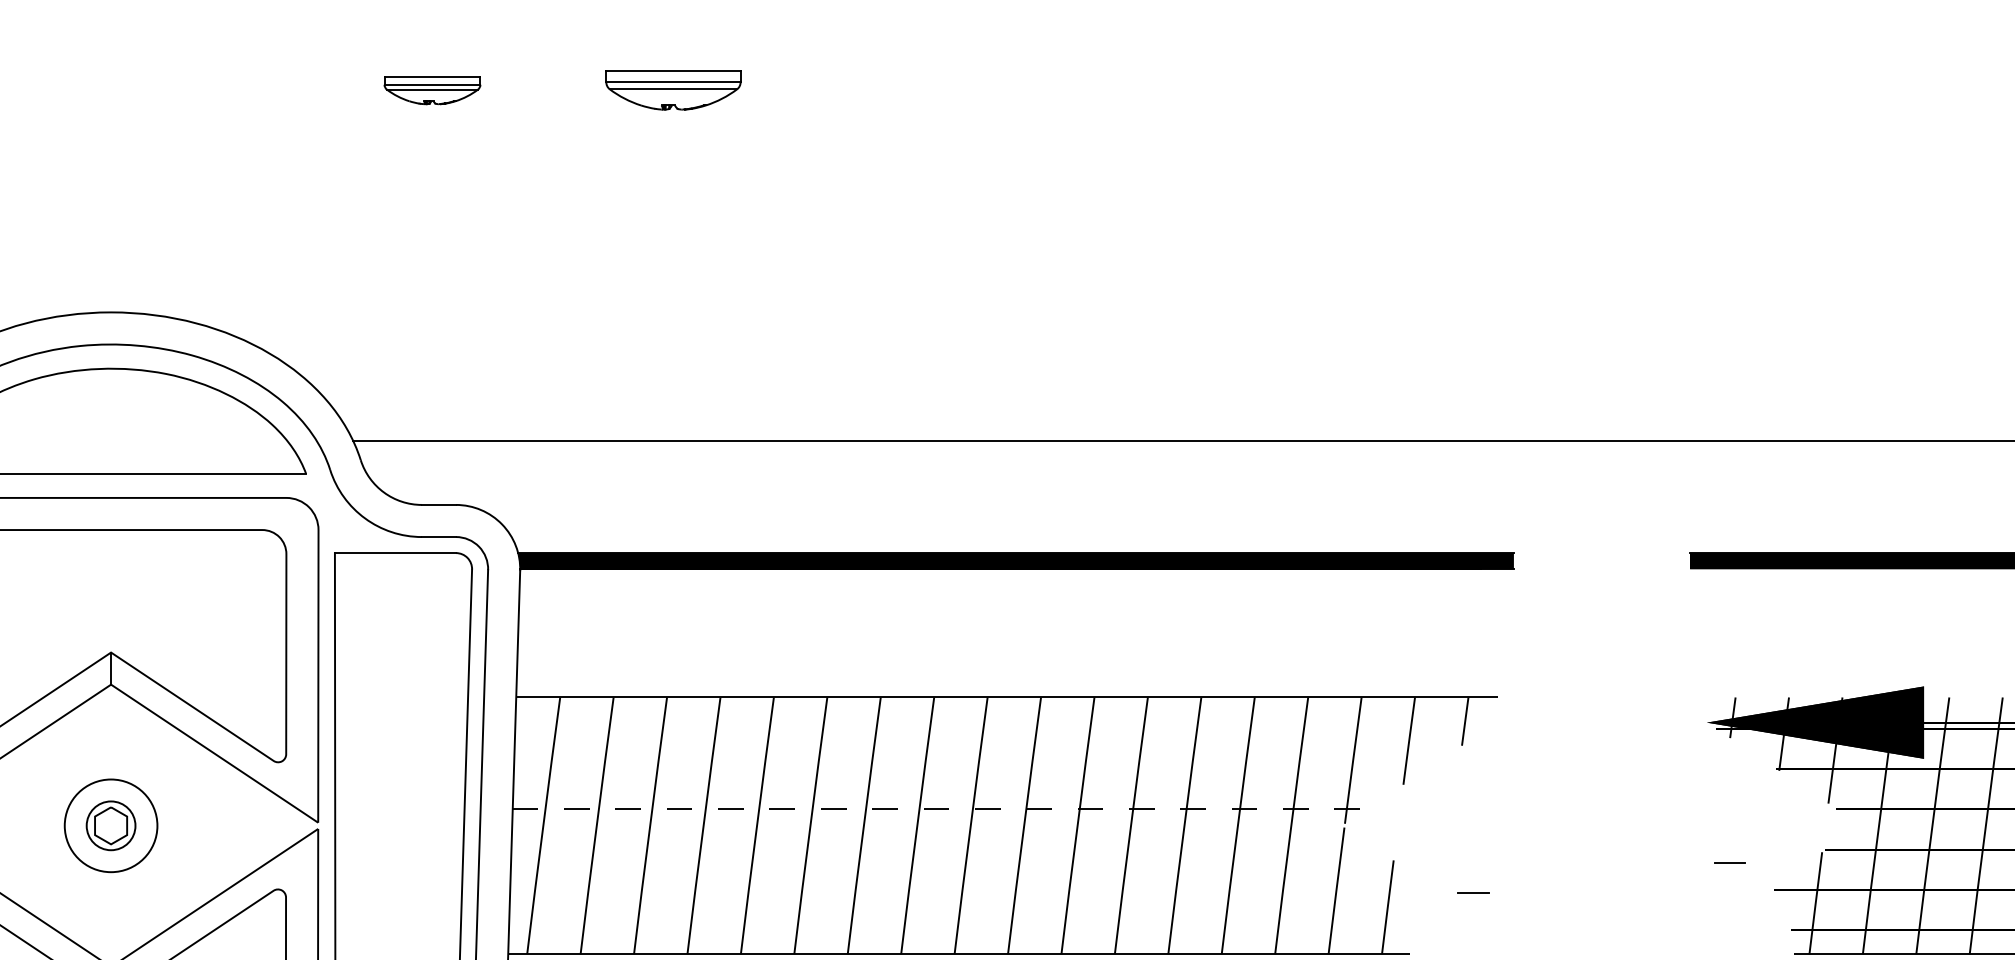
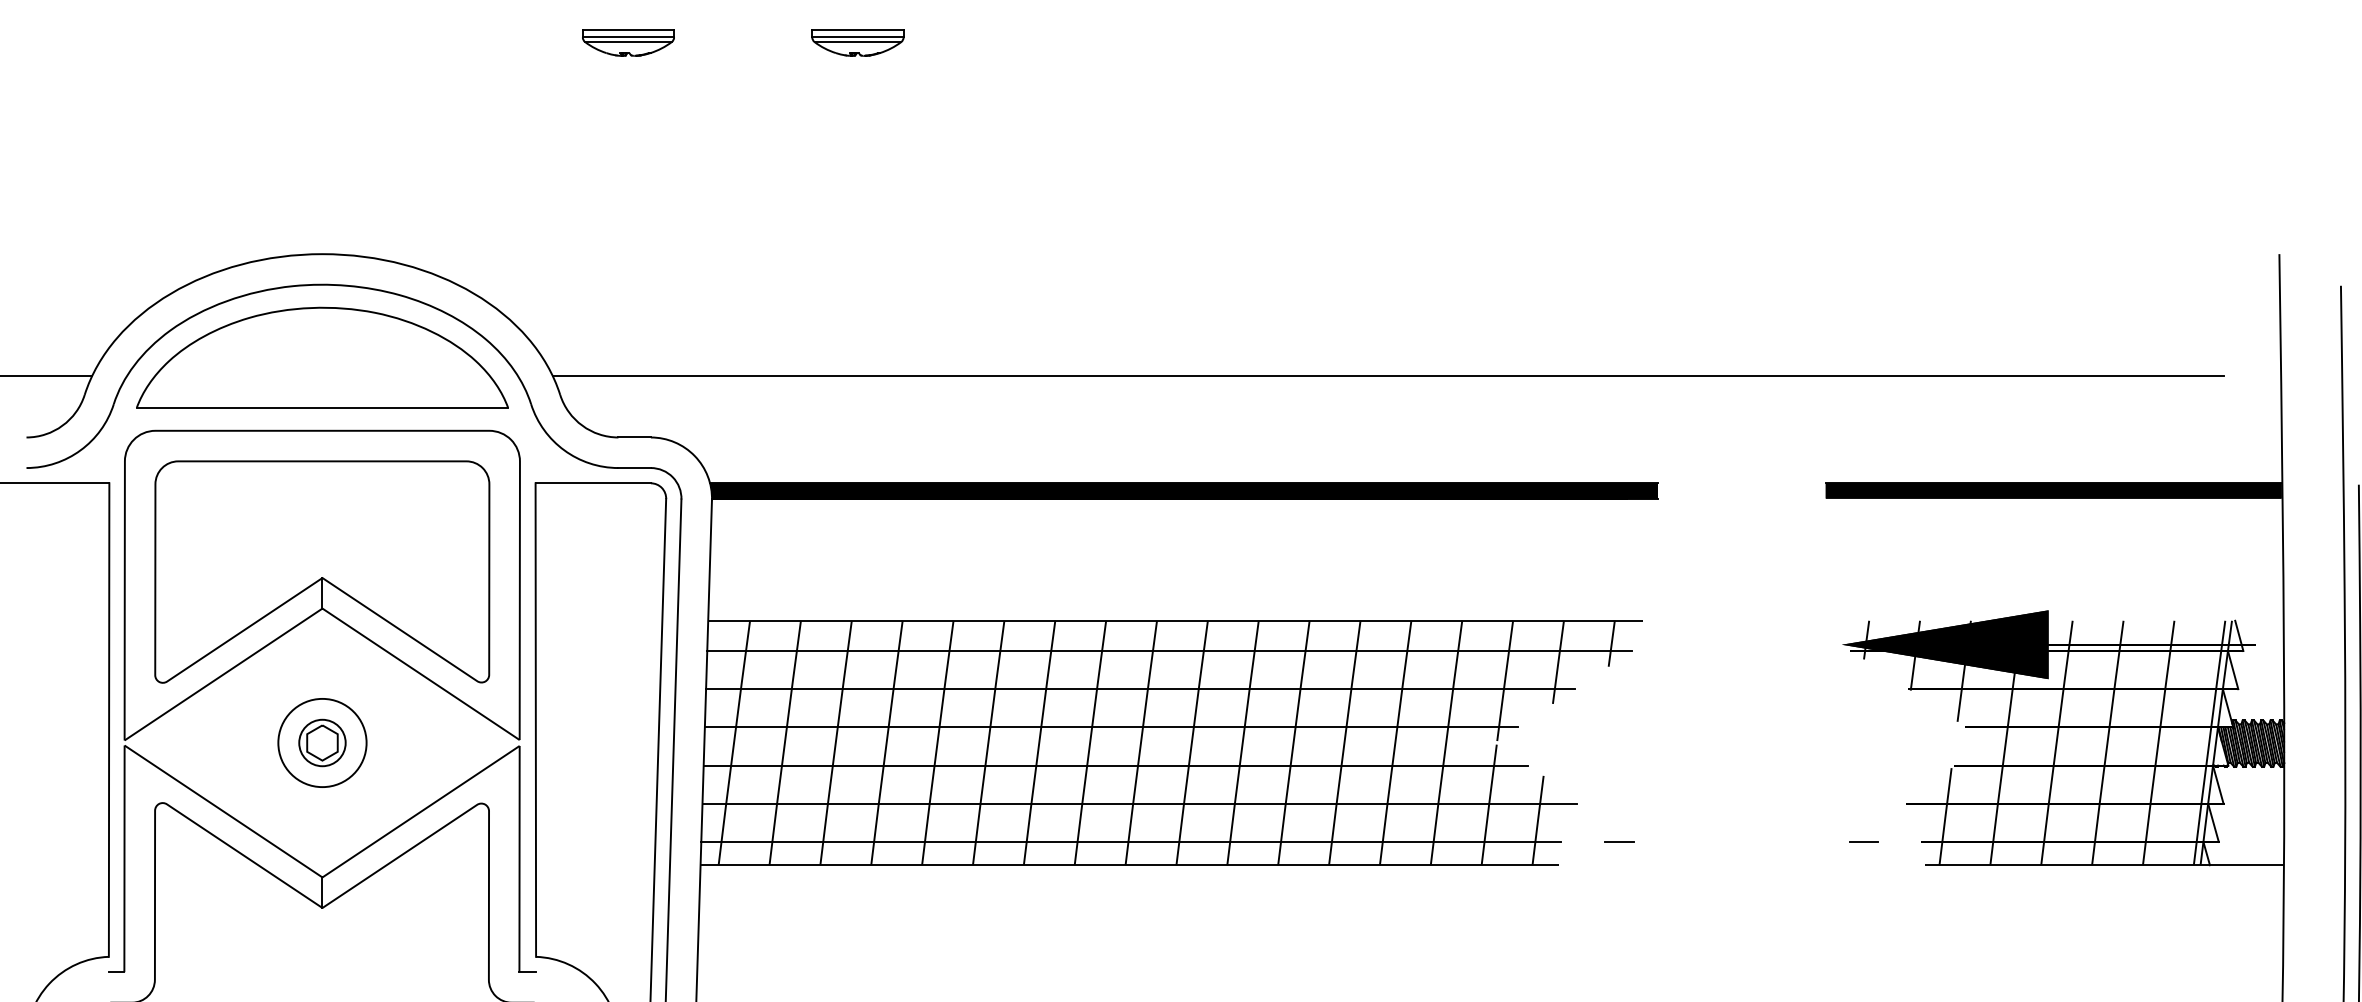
part: (673, 90) -> (857, 42), size x0.71
line: (1000, 729) -> (1169, 651), added
line: (970, 769) -> (1140, 689), added
line: (939, 809) -> (1111, 727), dashed -> solid
line: (944, 849) -> (1115, 765), added
line: (1729, 862) -> (1863, 841), moved
line: (969, 889) -> (1139, 803), added
line: (1473, 892) -> (1619, 841), moved
line: (960, 929) -> (1131, 841), added

